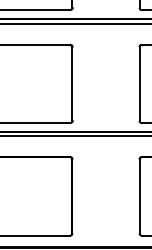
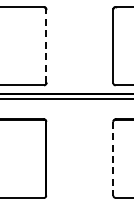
line: (72, 83) -> (46, 45), solid -> dashed
line: (139, 196) -> (113, 158), solid -> dashed

